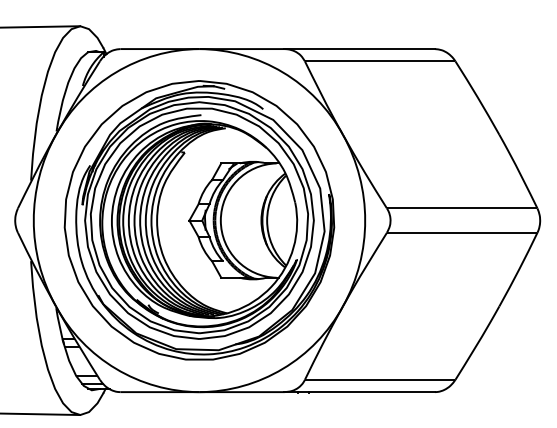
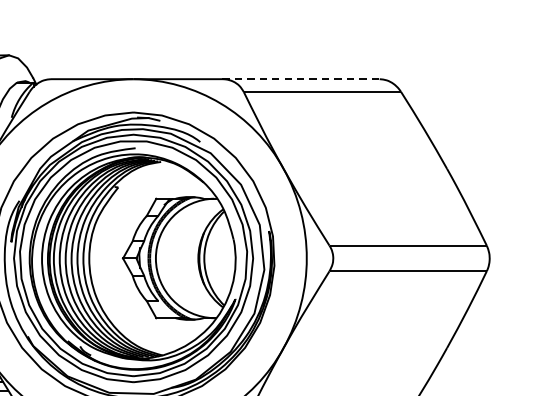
line: (360, 49) -> (301, 79), solid -> dashed

